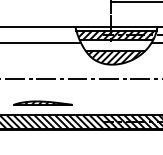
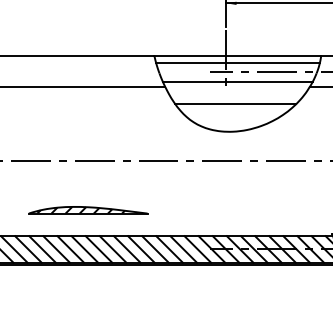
hatch: (115, 35) -> (235, 72), removed
hatch: (113, 57) -> (231, 117), removed

